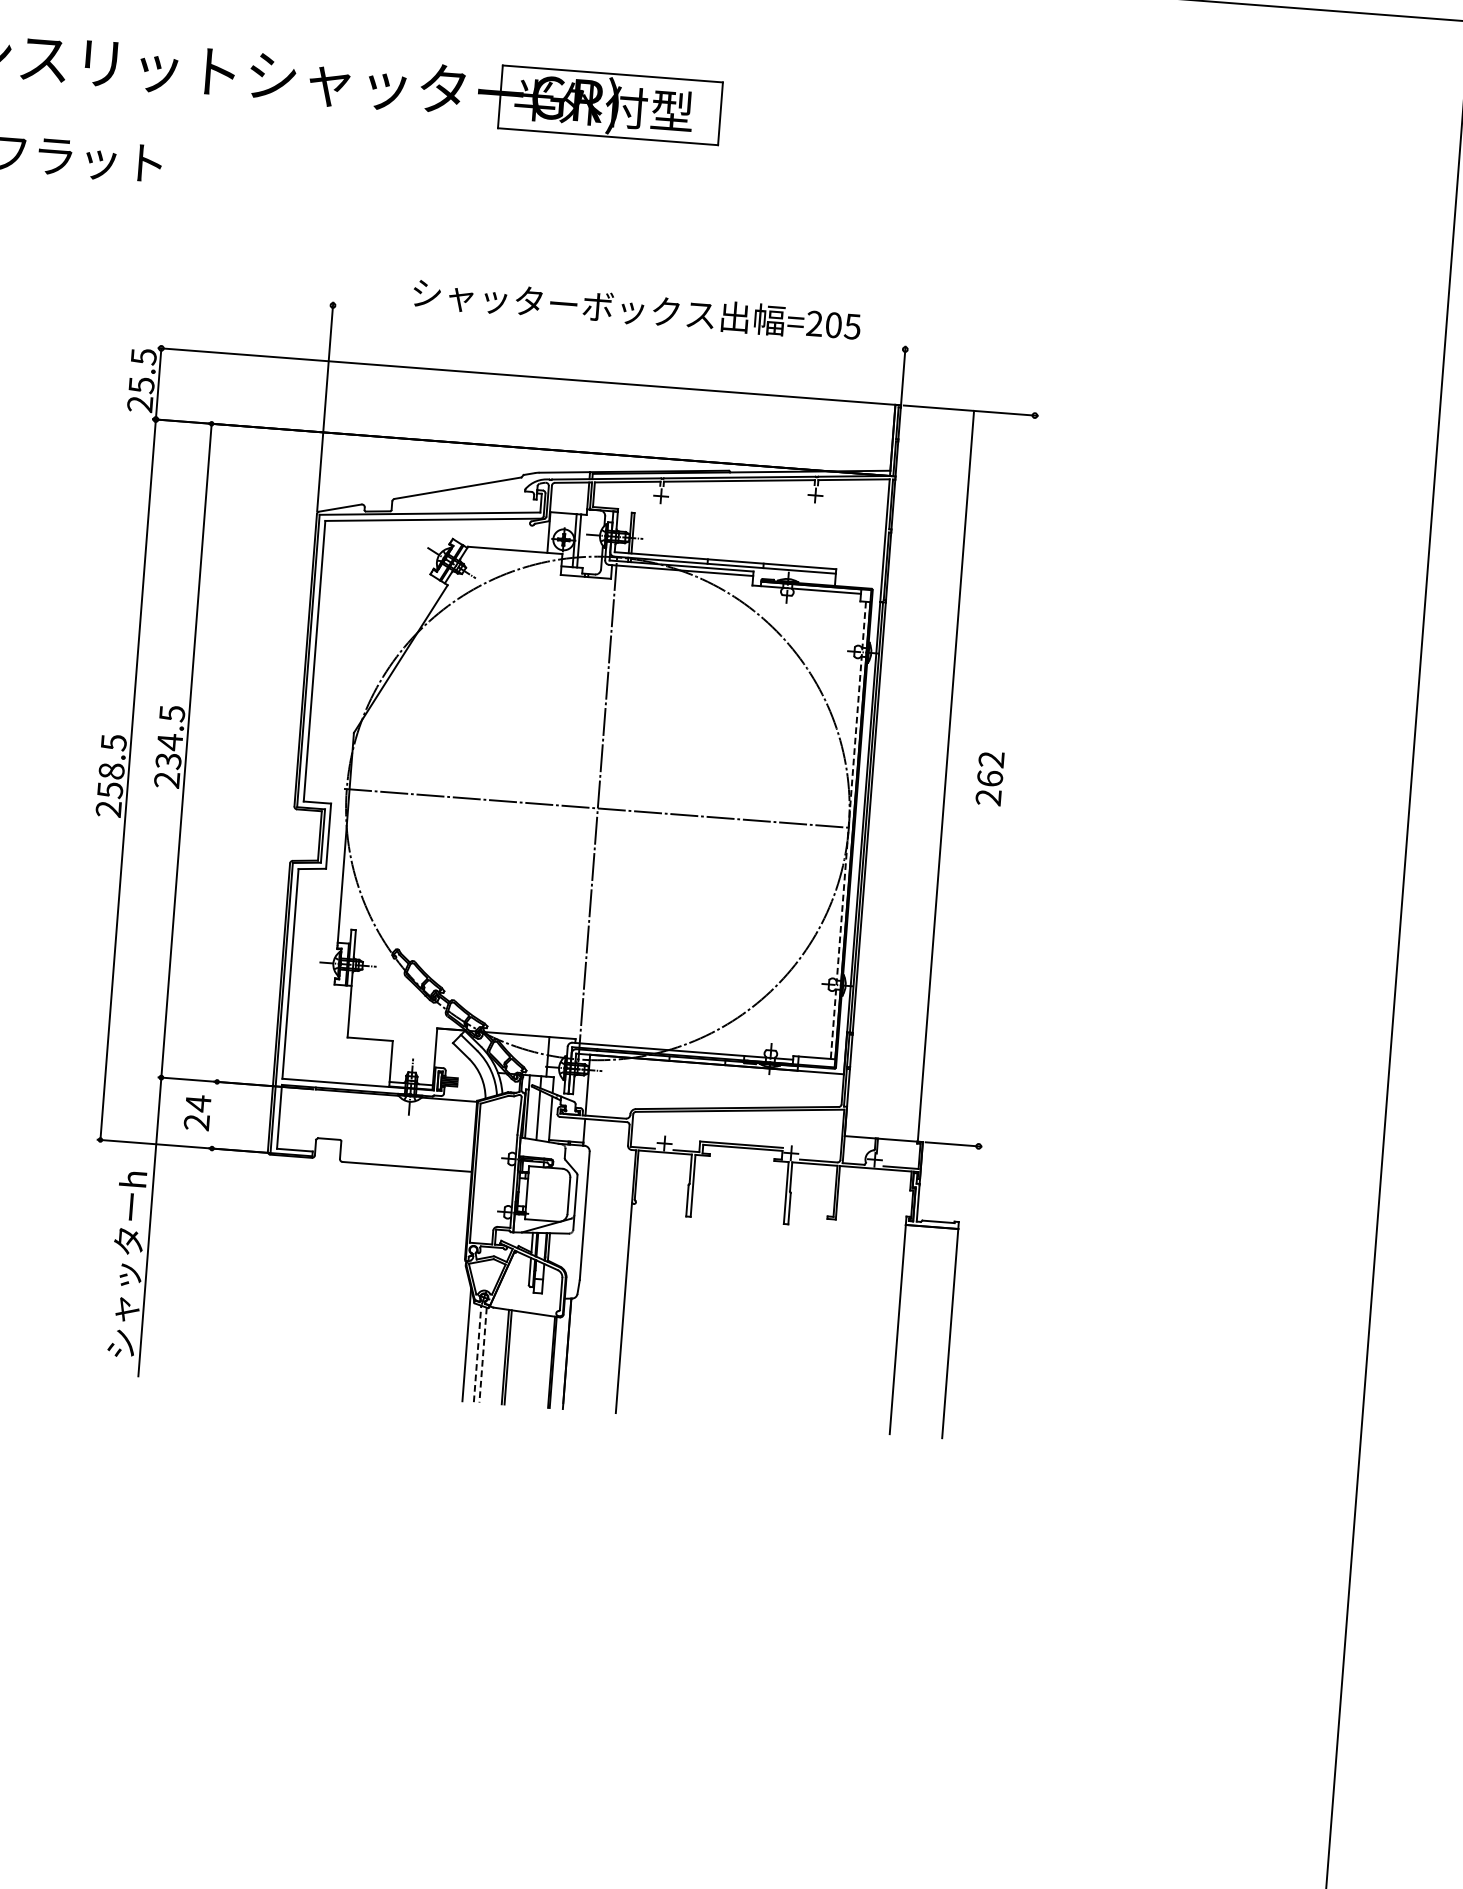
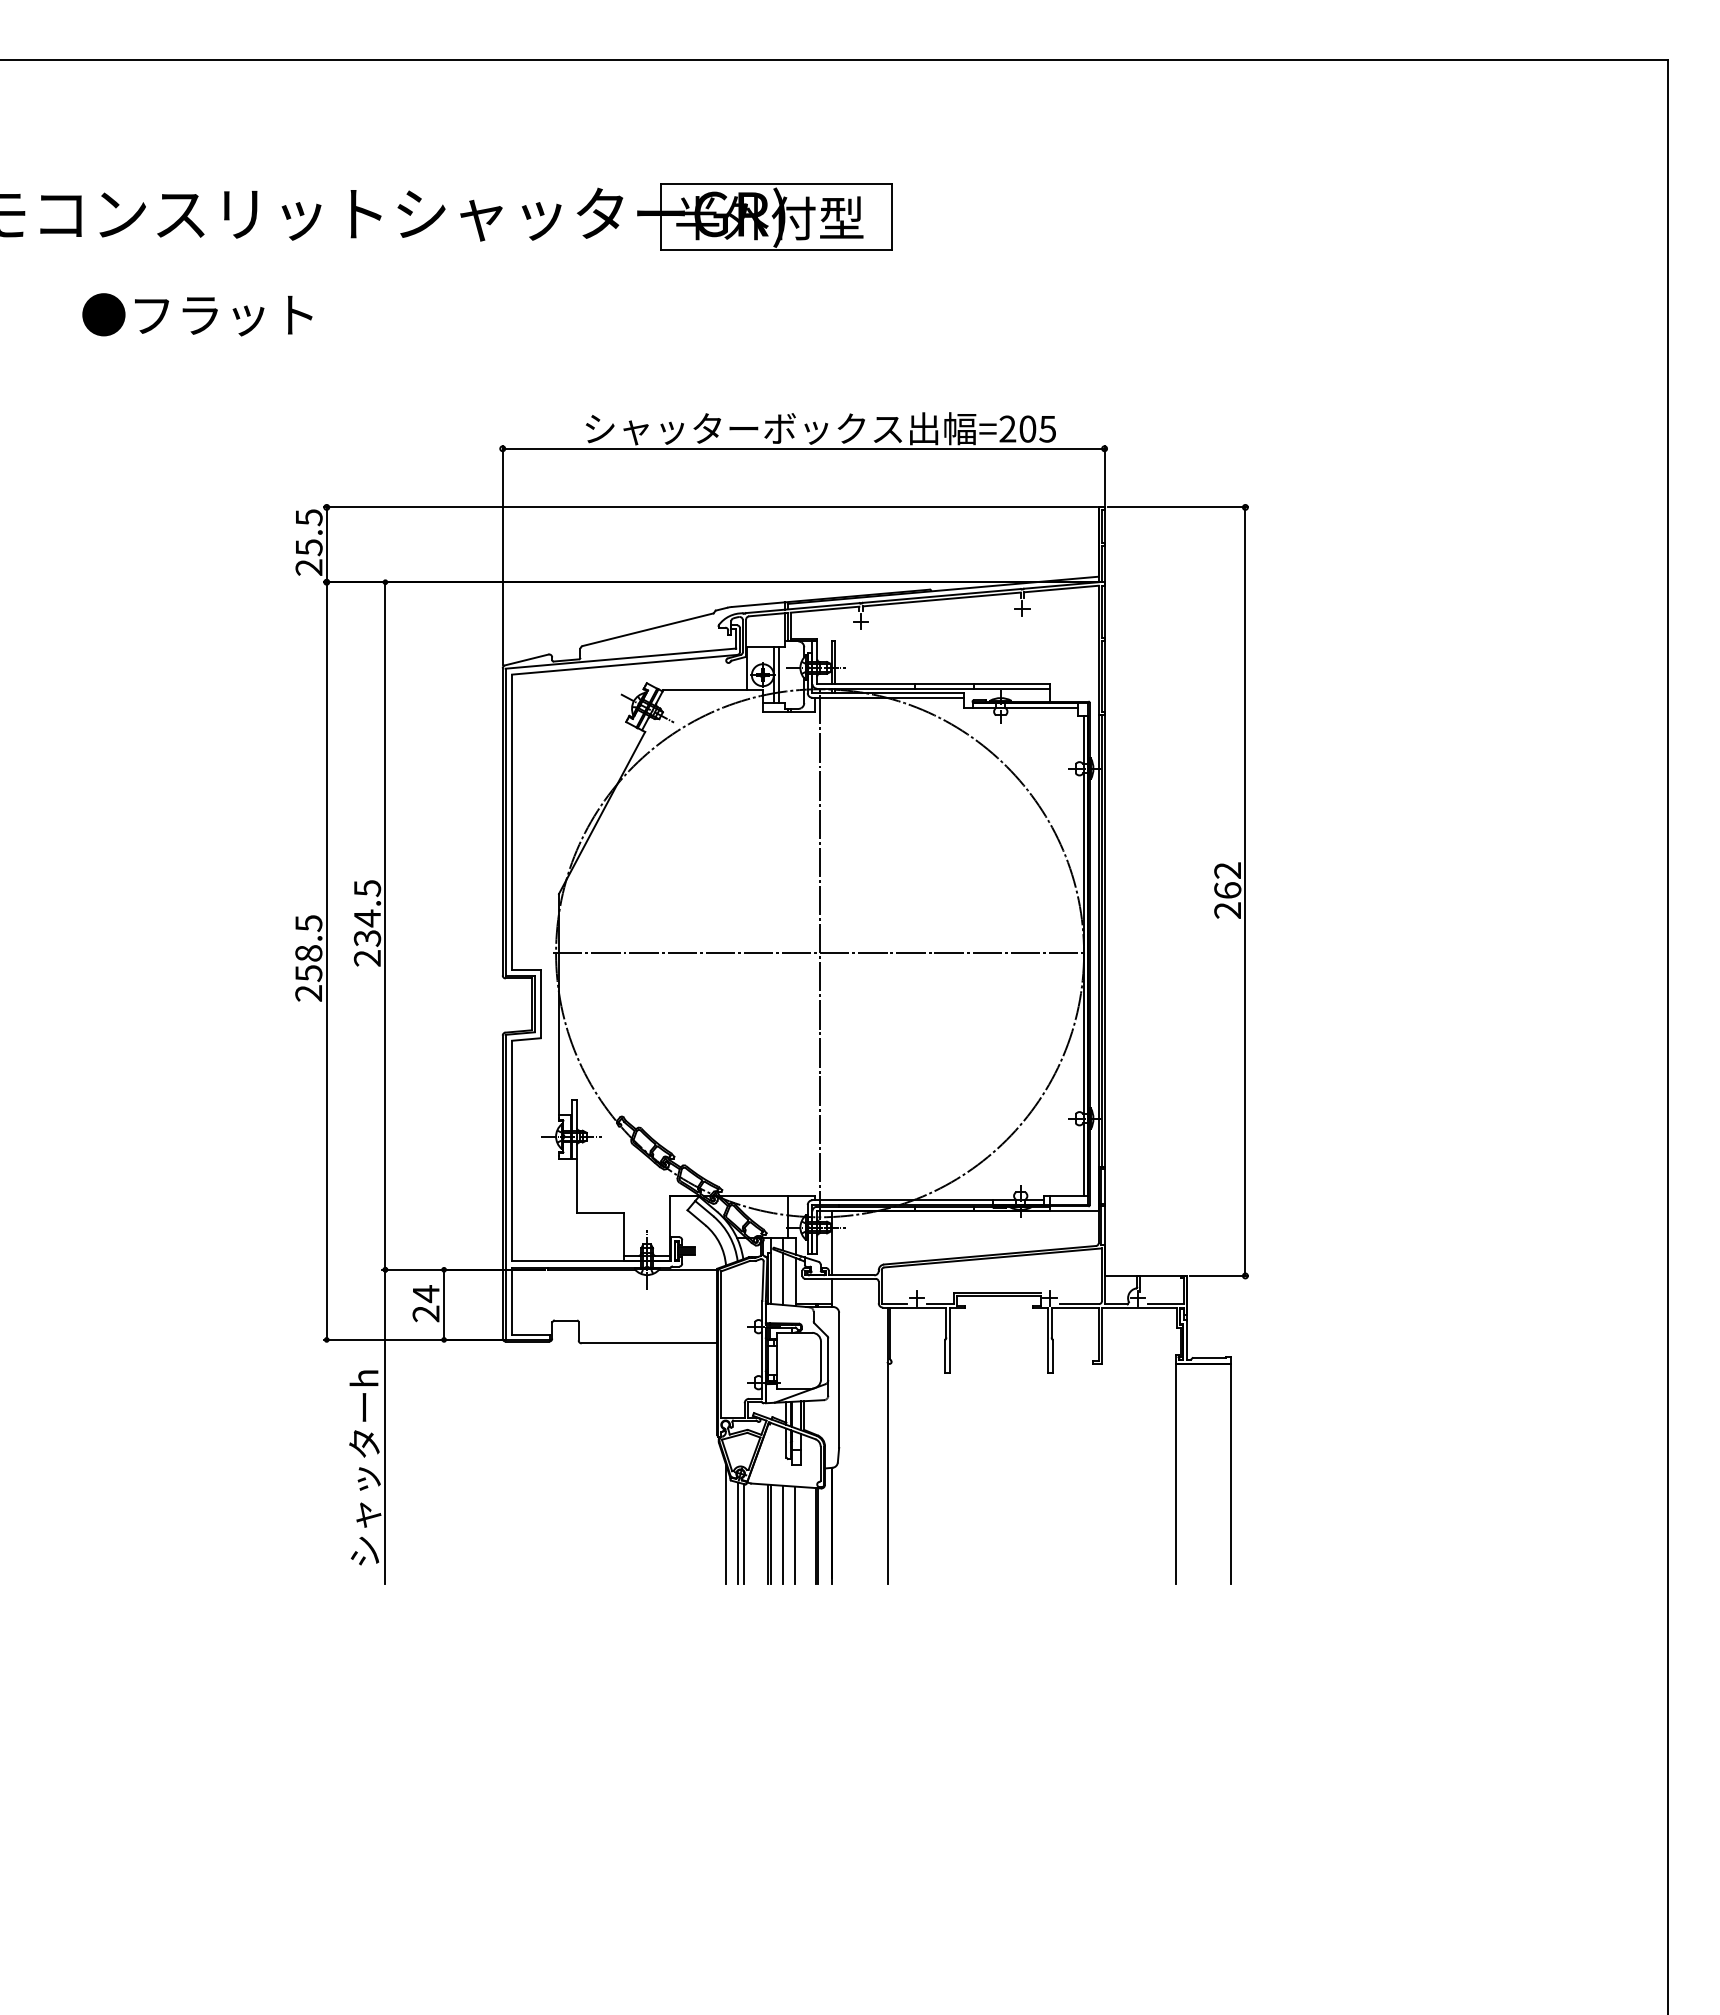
line: (619, 327) -> (803, 448), added
line: (946, 776) -> (1245, 891), moved
line: (848, 830) -> (1083, 956), dashed -> solid
line: (215, 1114) -> (444, 1304), added
line: (477, 1354) -> (738, 1533), dashed -> solid
line: (483, 1355) -> (744, 1534), dashed -> solid
line: (519, 1358) -> (782, 1534), added
line: (531, 1359) -> (795, 1534), added

